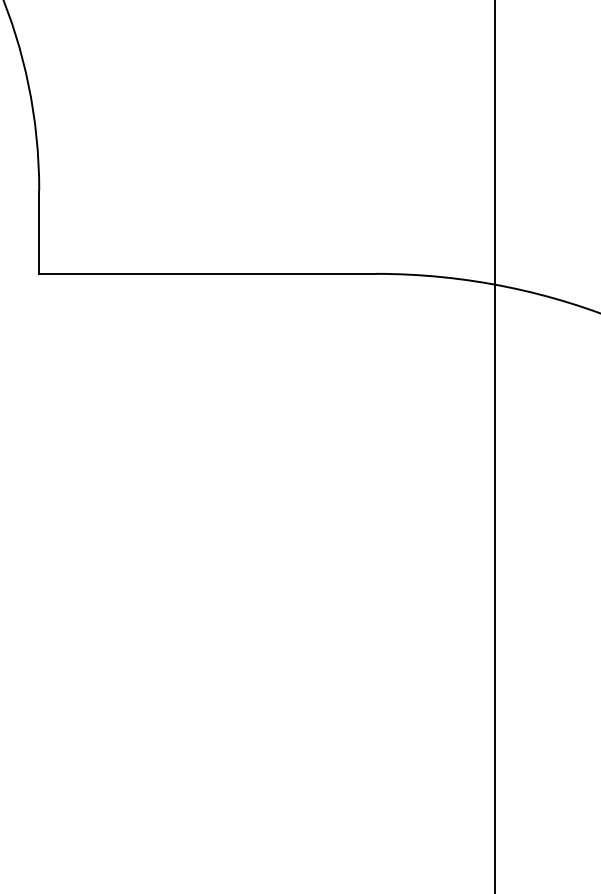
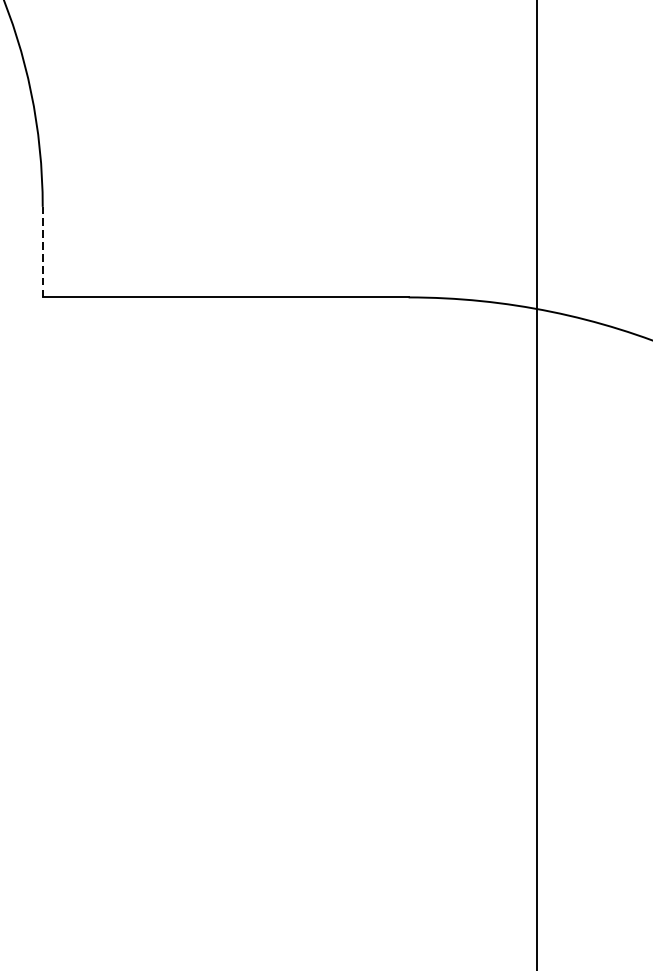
line: (39, 232) -> (43, 252), solid -> dashed

